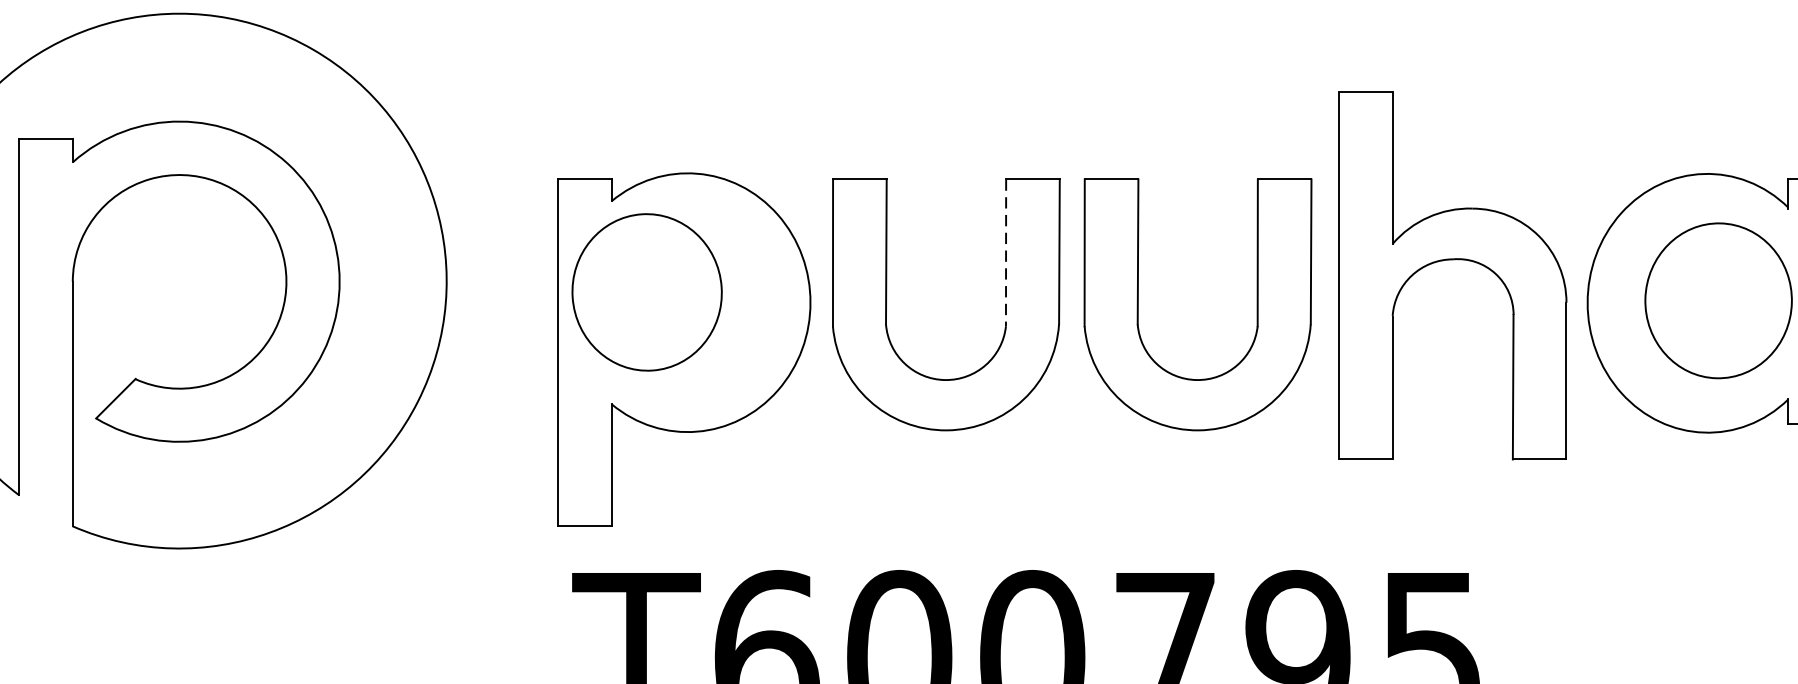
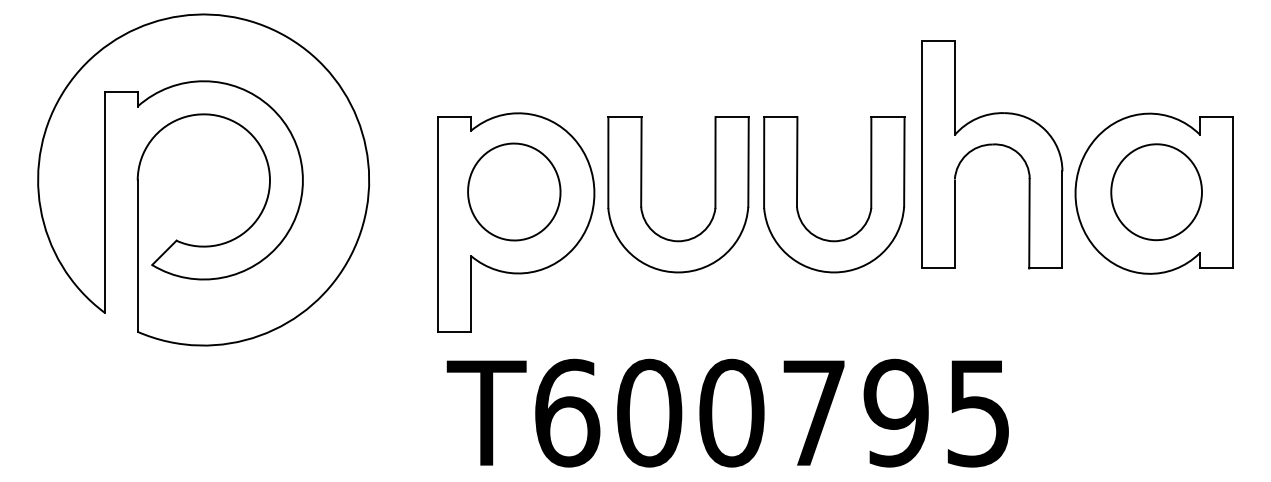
line: (1006, 254) -> (715, 163), dashed -> solid
part: (1453, 260) -> (992, 145), moved
part: (647, 291) -> (514, 191), moved

